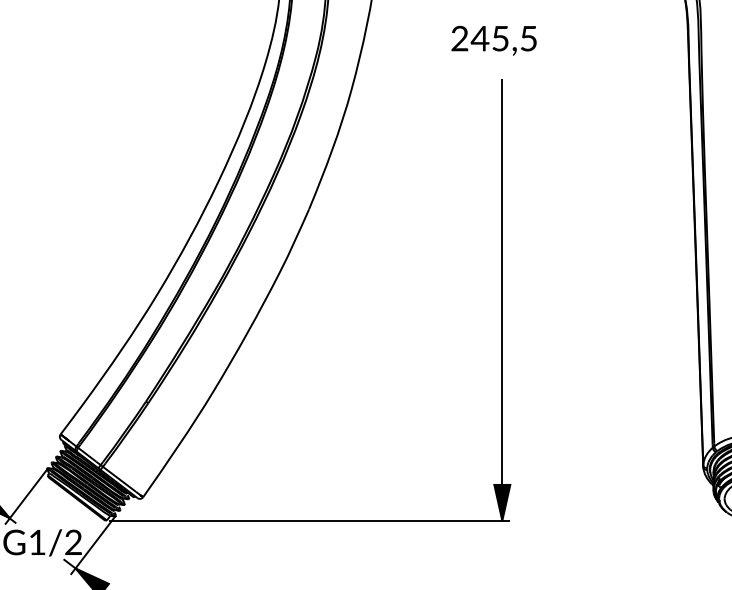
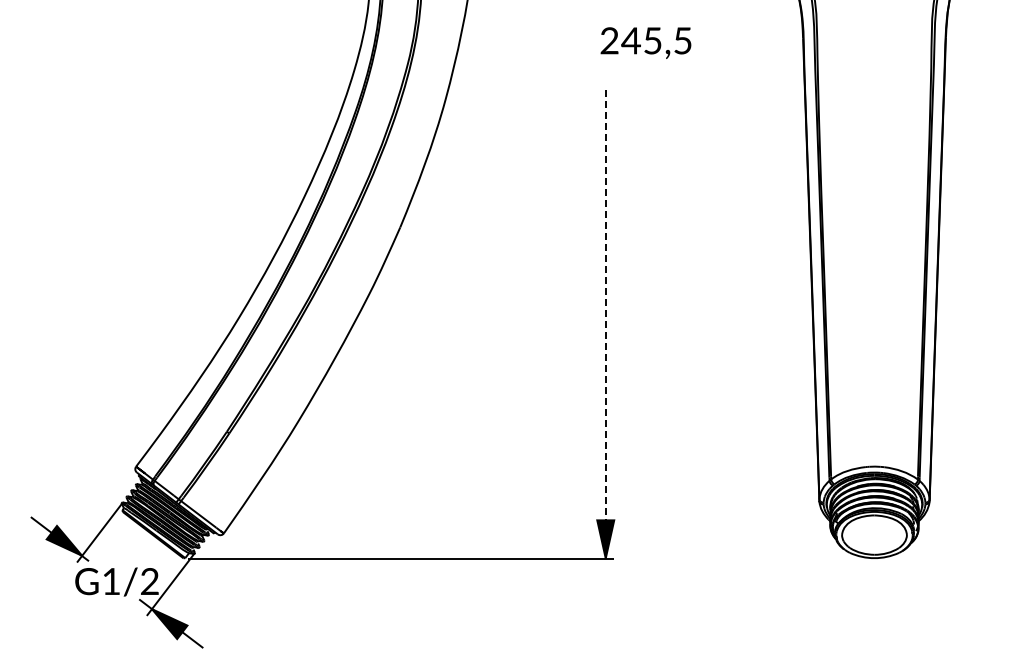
text: (493, 40) -> (645, 42), moved
line: (502, 299) -> (605, 323), solid -> dashed

